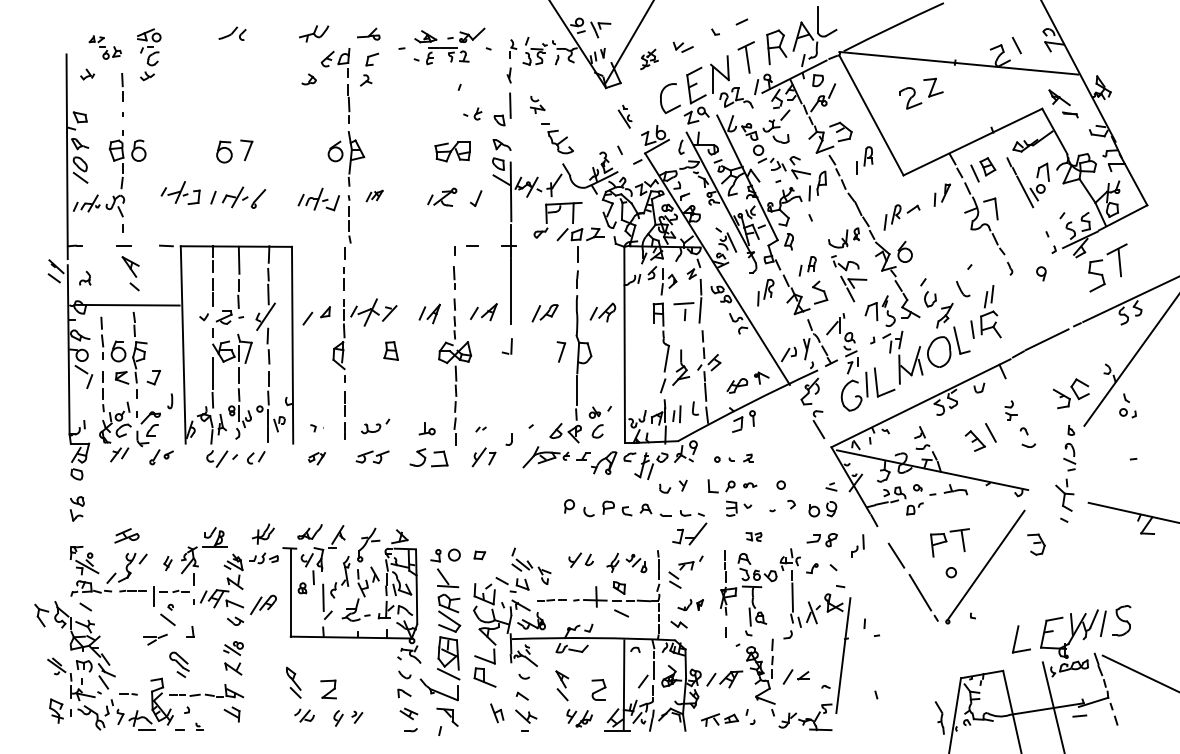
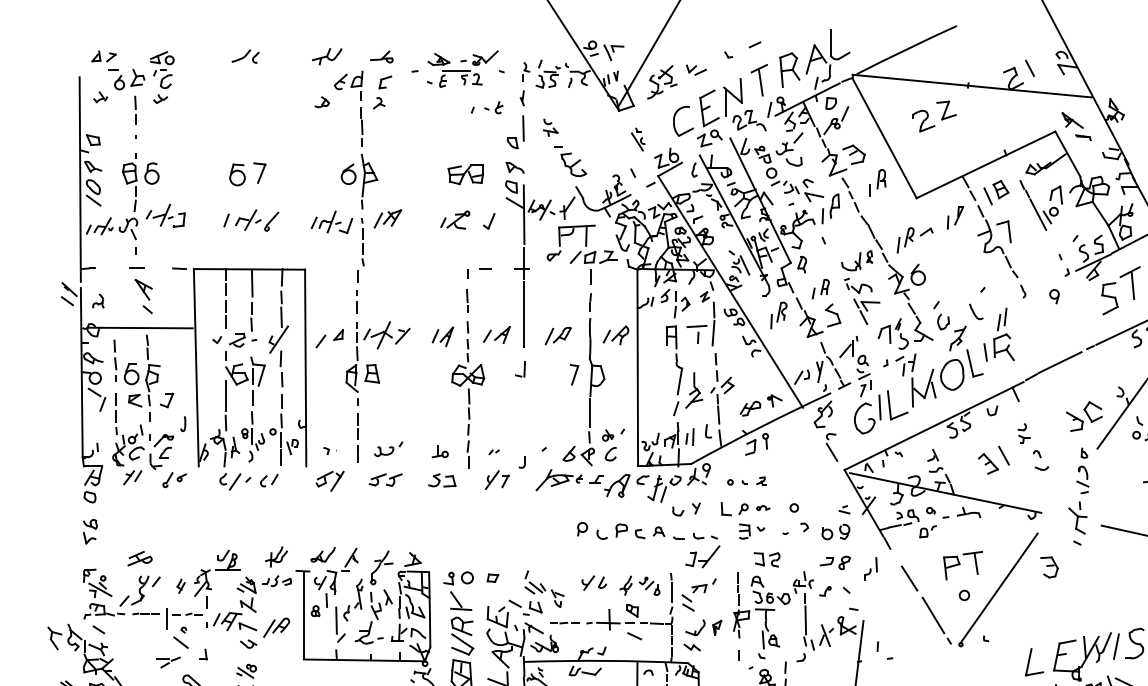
part: (105, 47) -> (118, 70), size x1.67
part: (649, 59) -> (662, 82), size x1.67
part: (472, 113) -> (493, 107), moved
part: (180, 192) -> (165, 215), moved
part: (374, 195) -> (387, 218), size x1.67
part: (390, 350) -> (371, 373), moved
part: (429, 457) -> (442, 480), size x0.71
part: (316, 458) -> (329, 481), size x1.67
part: (753, 536) -> (766, 559), size x1.67
part: (690, 604) -> (703, 627), size x1.43

